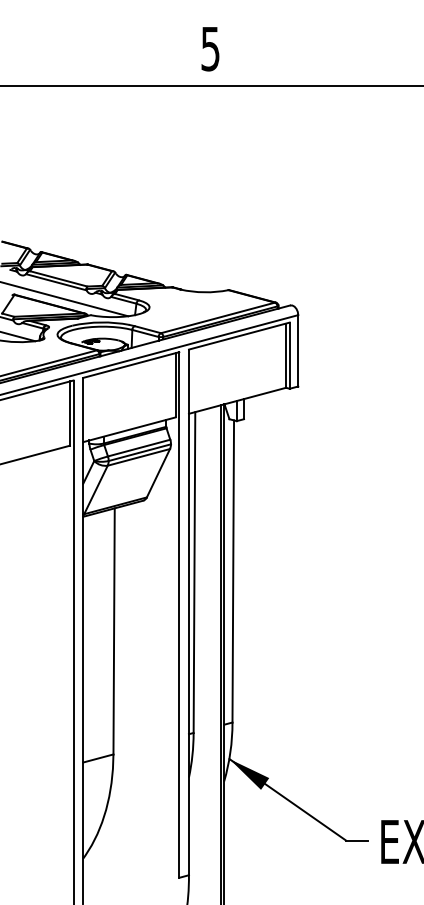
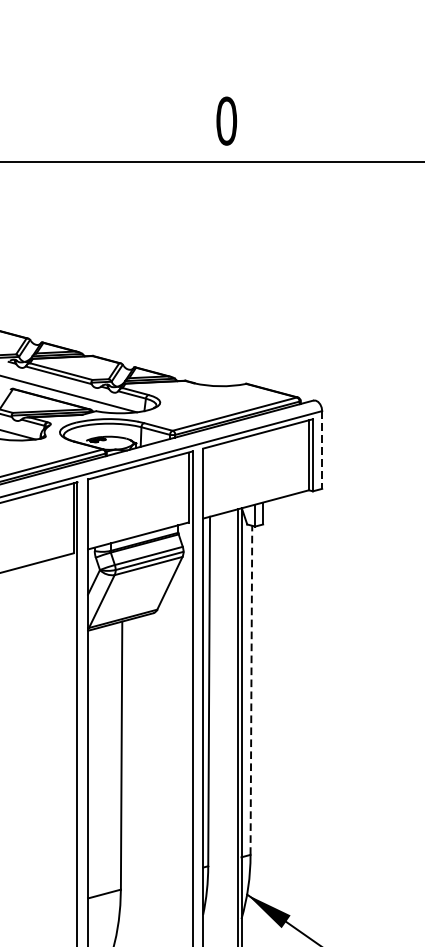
text: (210, 48) -> (226, 120), 5 -> 0
line: (298, 350) -> (322, 449), solid -> dashed
line: (233, 570) -> (251, 689), solid -> dashed

